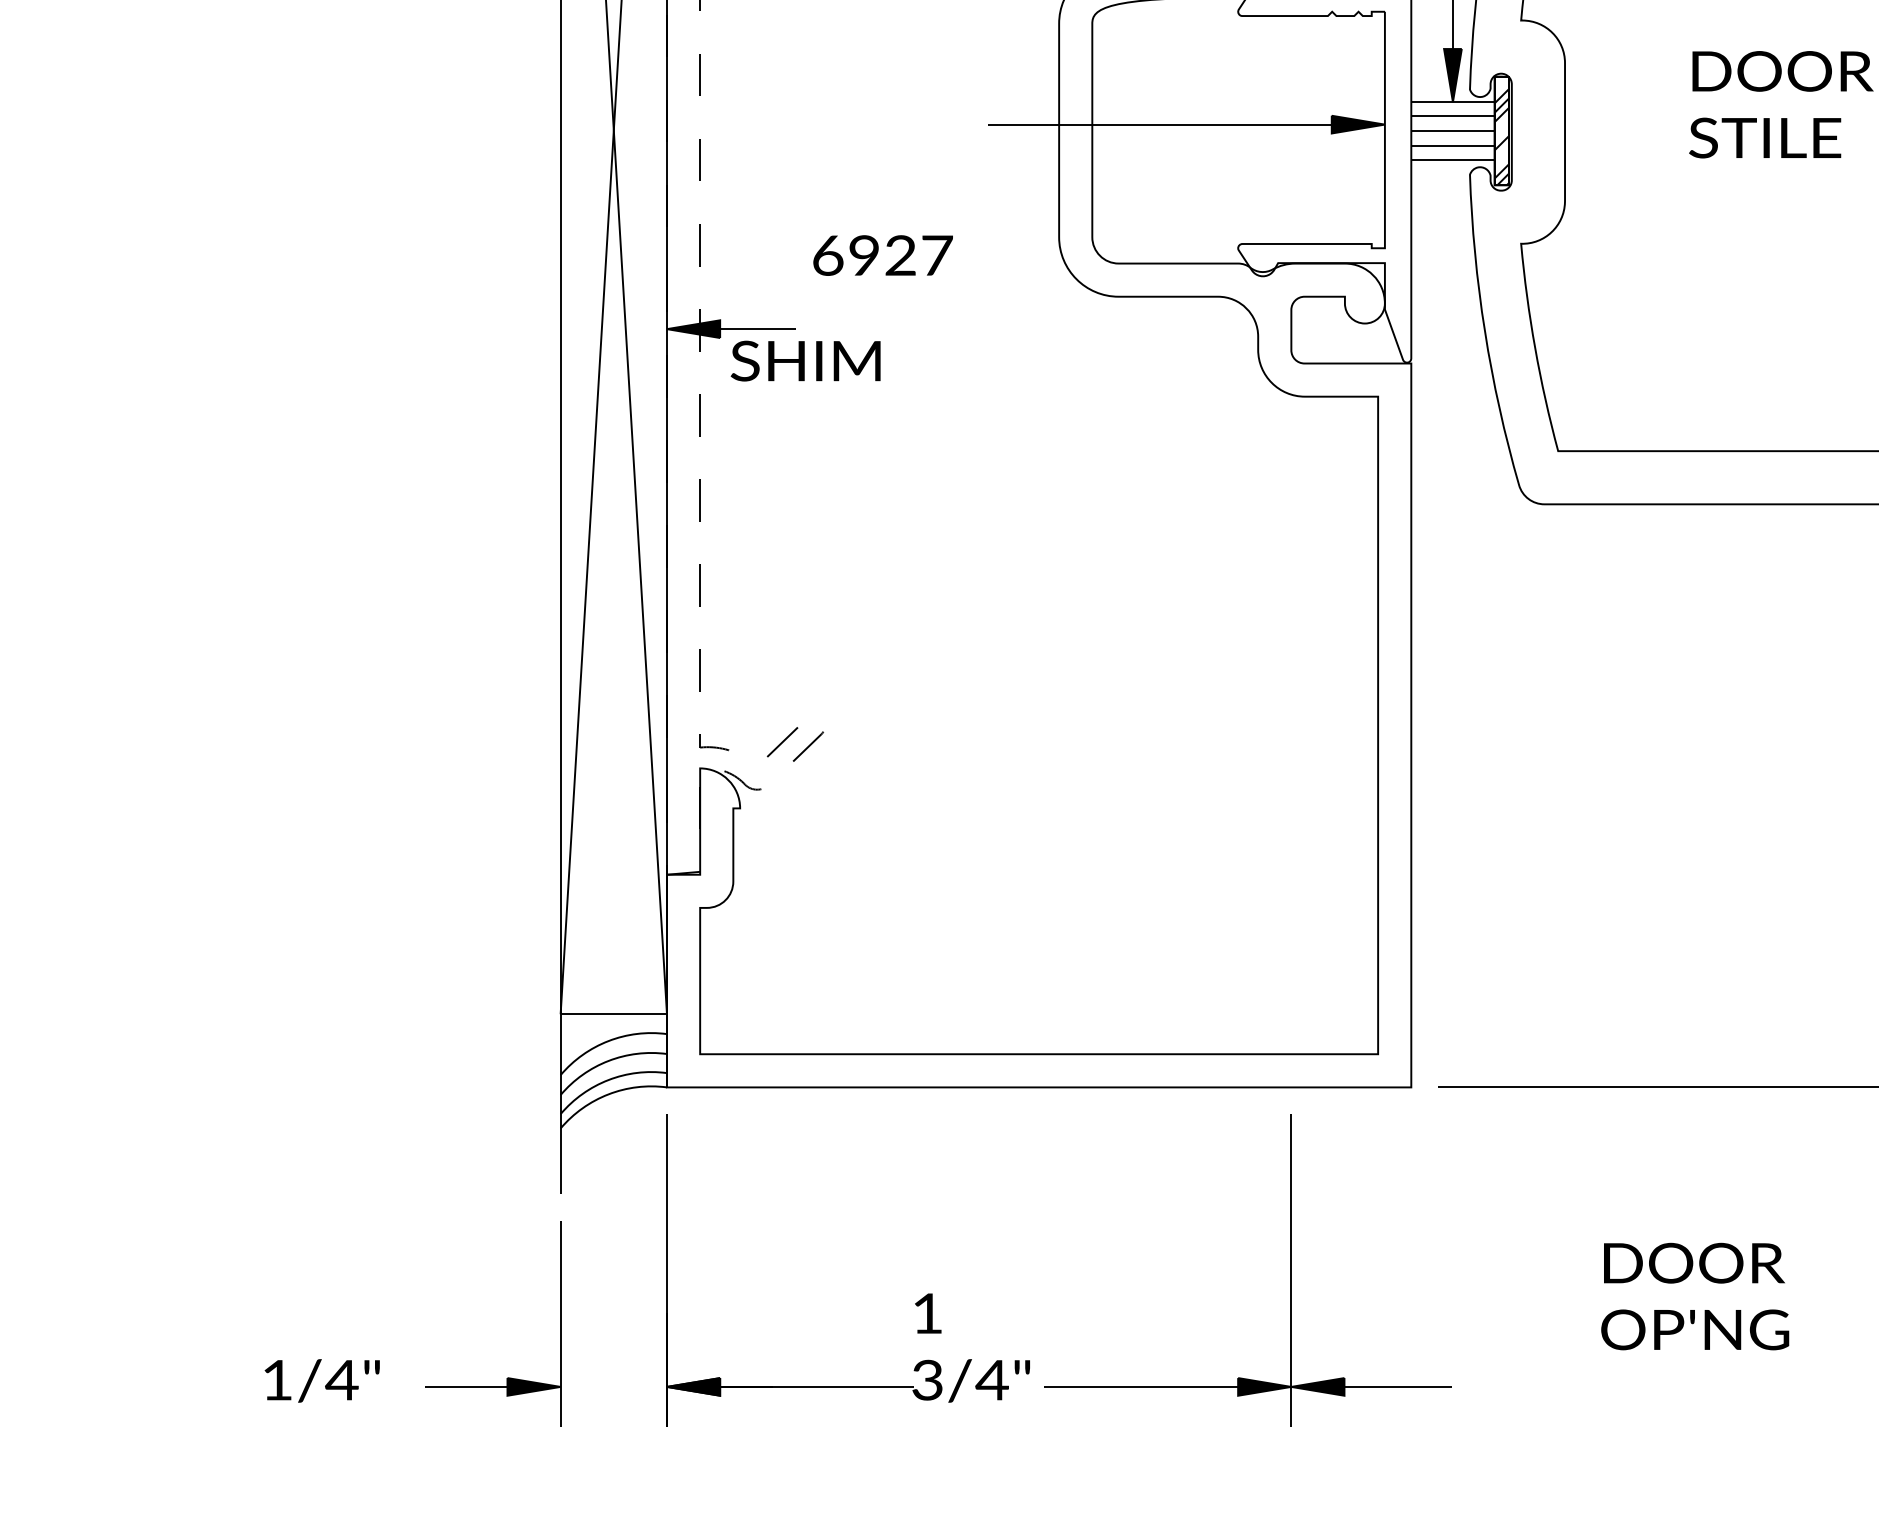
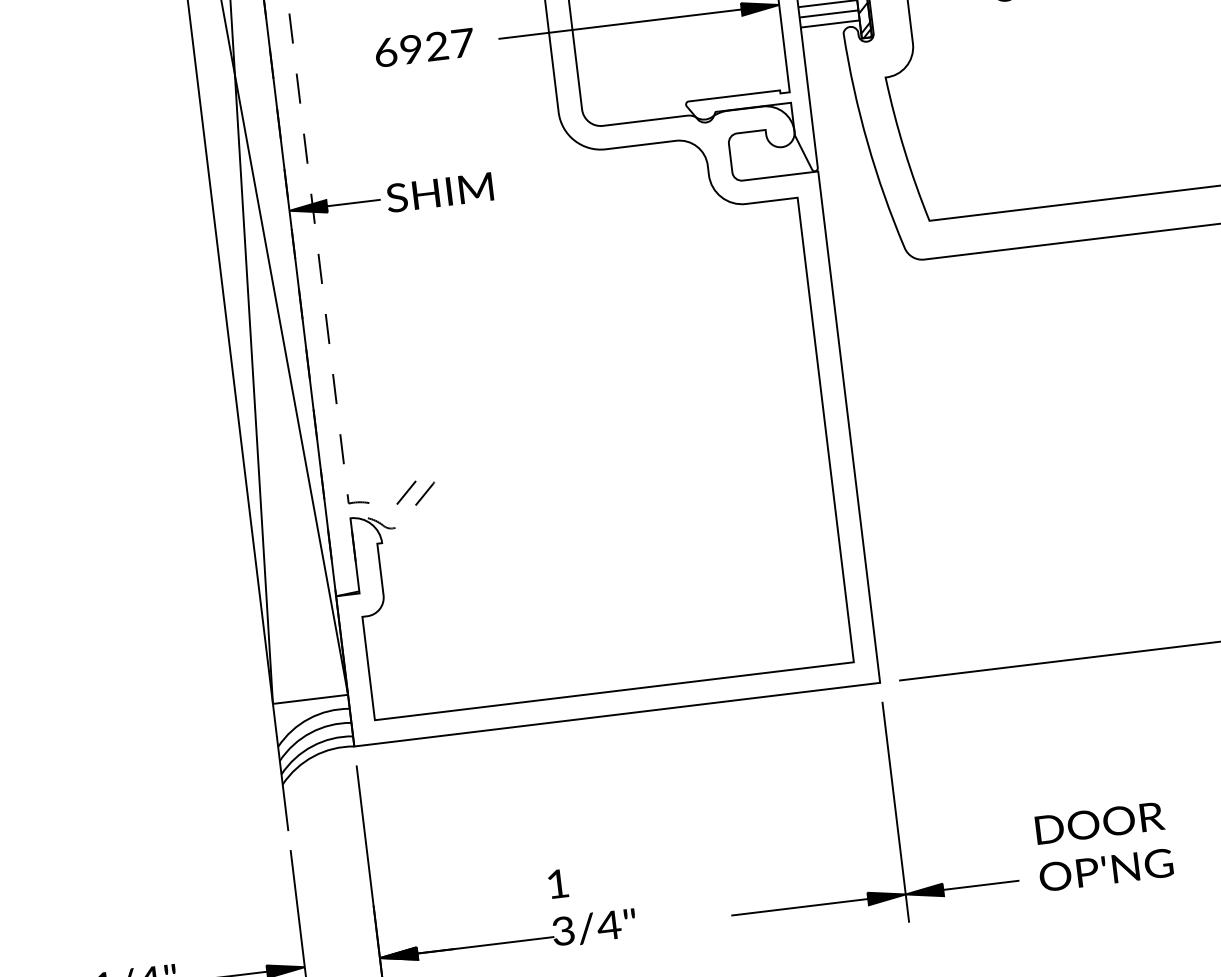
text: (882, 255) -> (424, 47), moved
text: (805, 360) -> (439, 192), moved
part: (1290, 1270) -> (895, 812), moved
text: (1695, 1296) -> (1103, 846), moved

